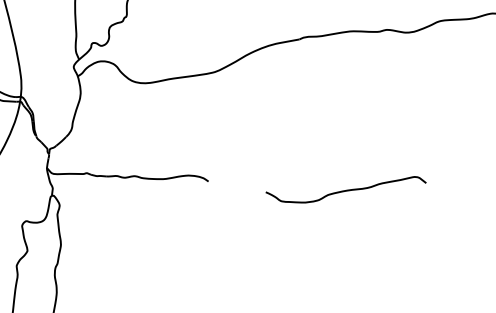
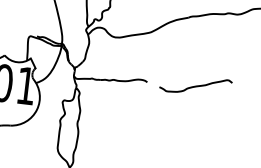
curve: (345, 188) -> (195, 85), moved

